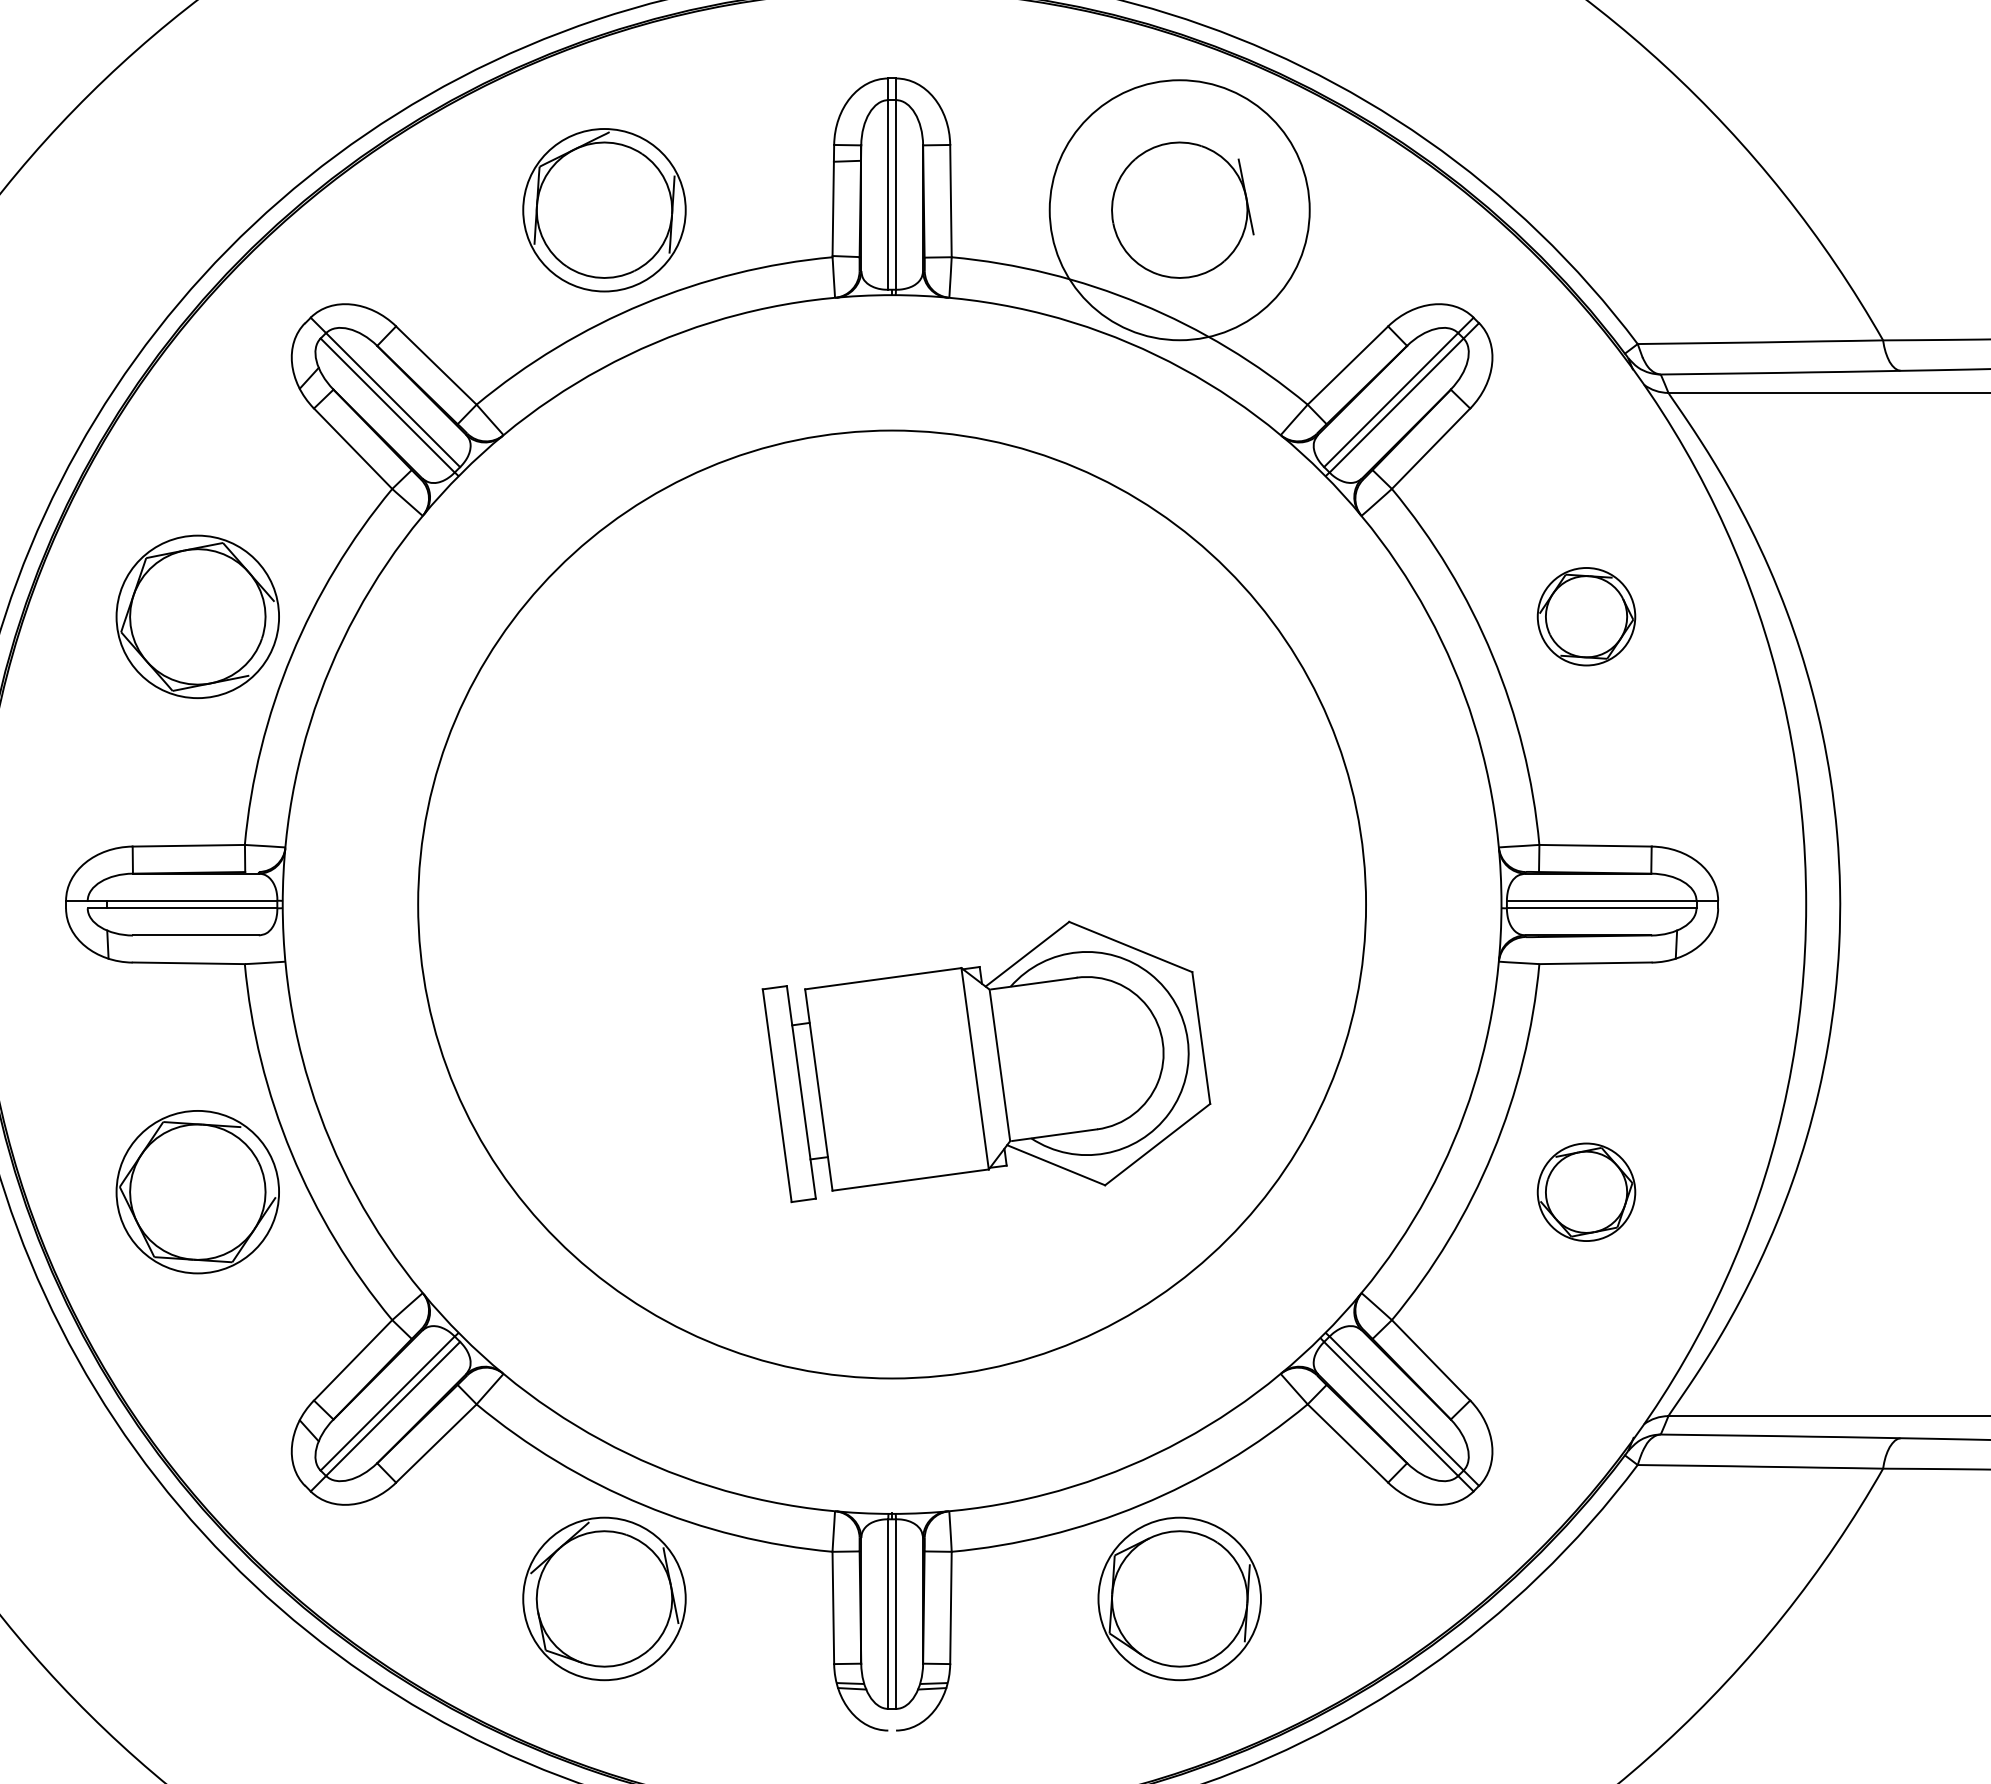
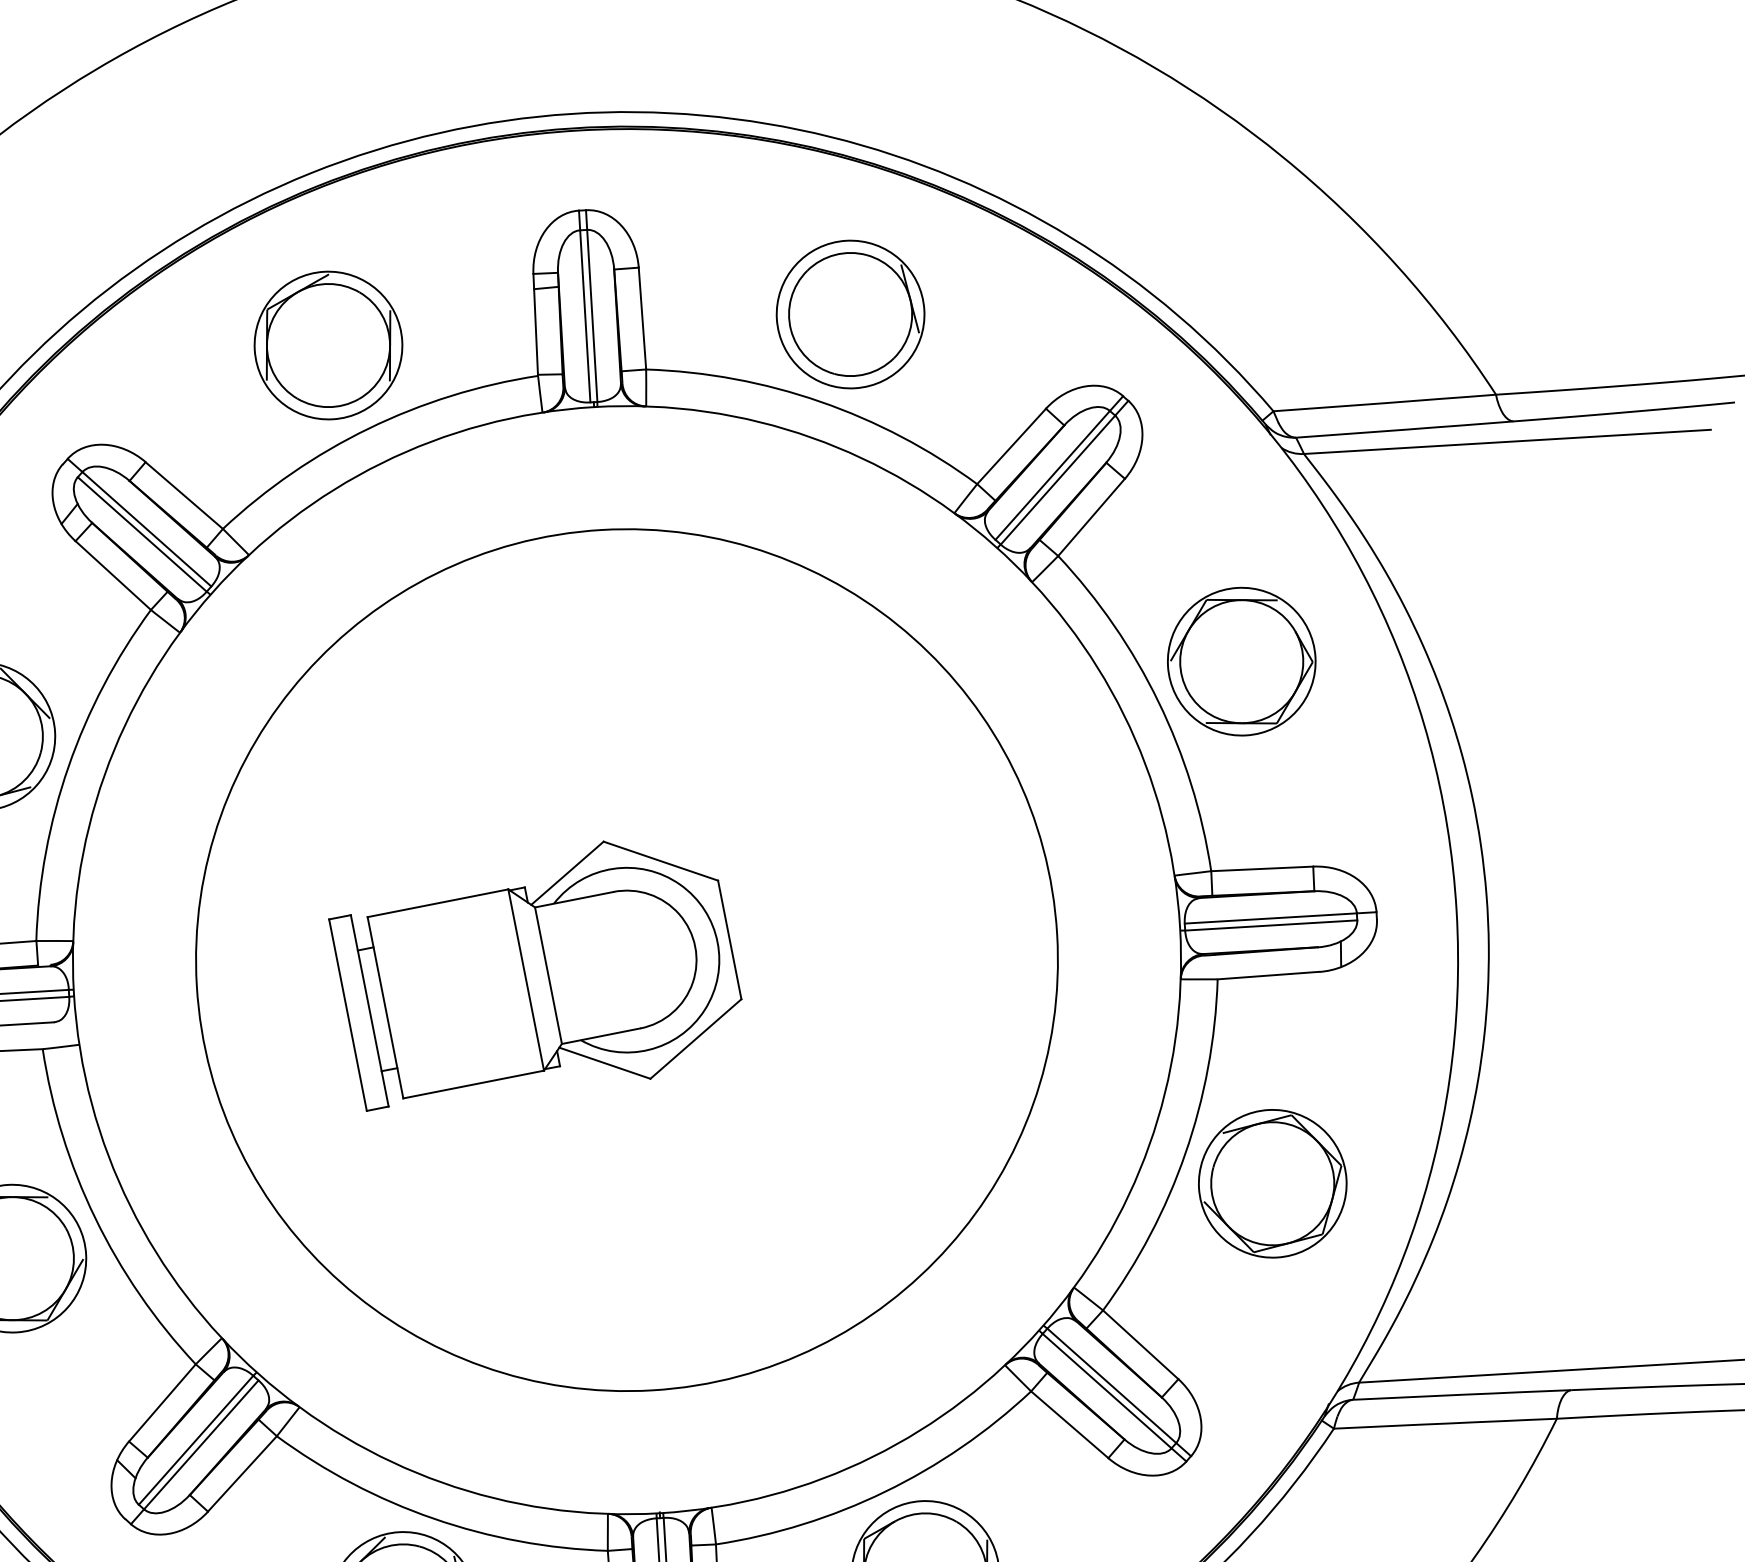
circle: (1179, 210) -> (850, 314), size x0.62
part: (1586, 616) -> (1241, 661), size x1.67
part: (986, 1061) -> (536, 972), moved
part: (1586, 1192) -> (1272, 1184), size x1.67

